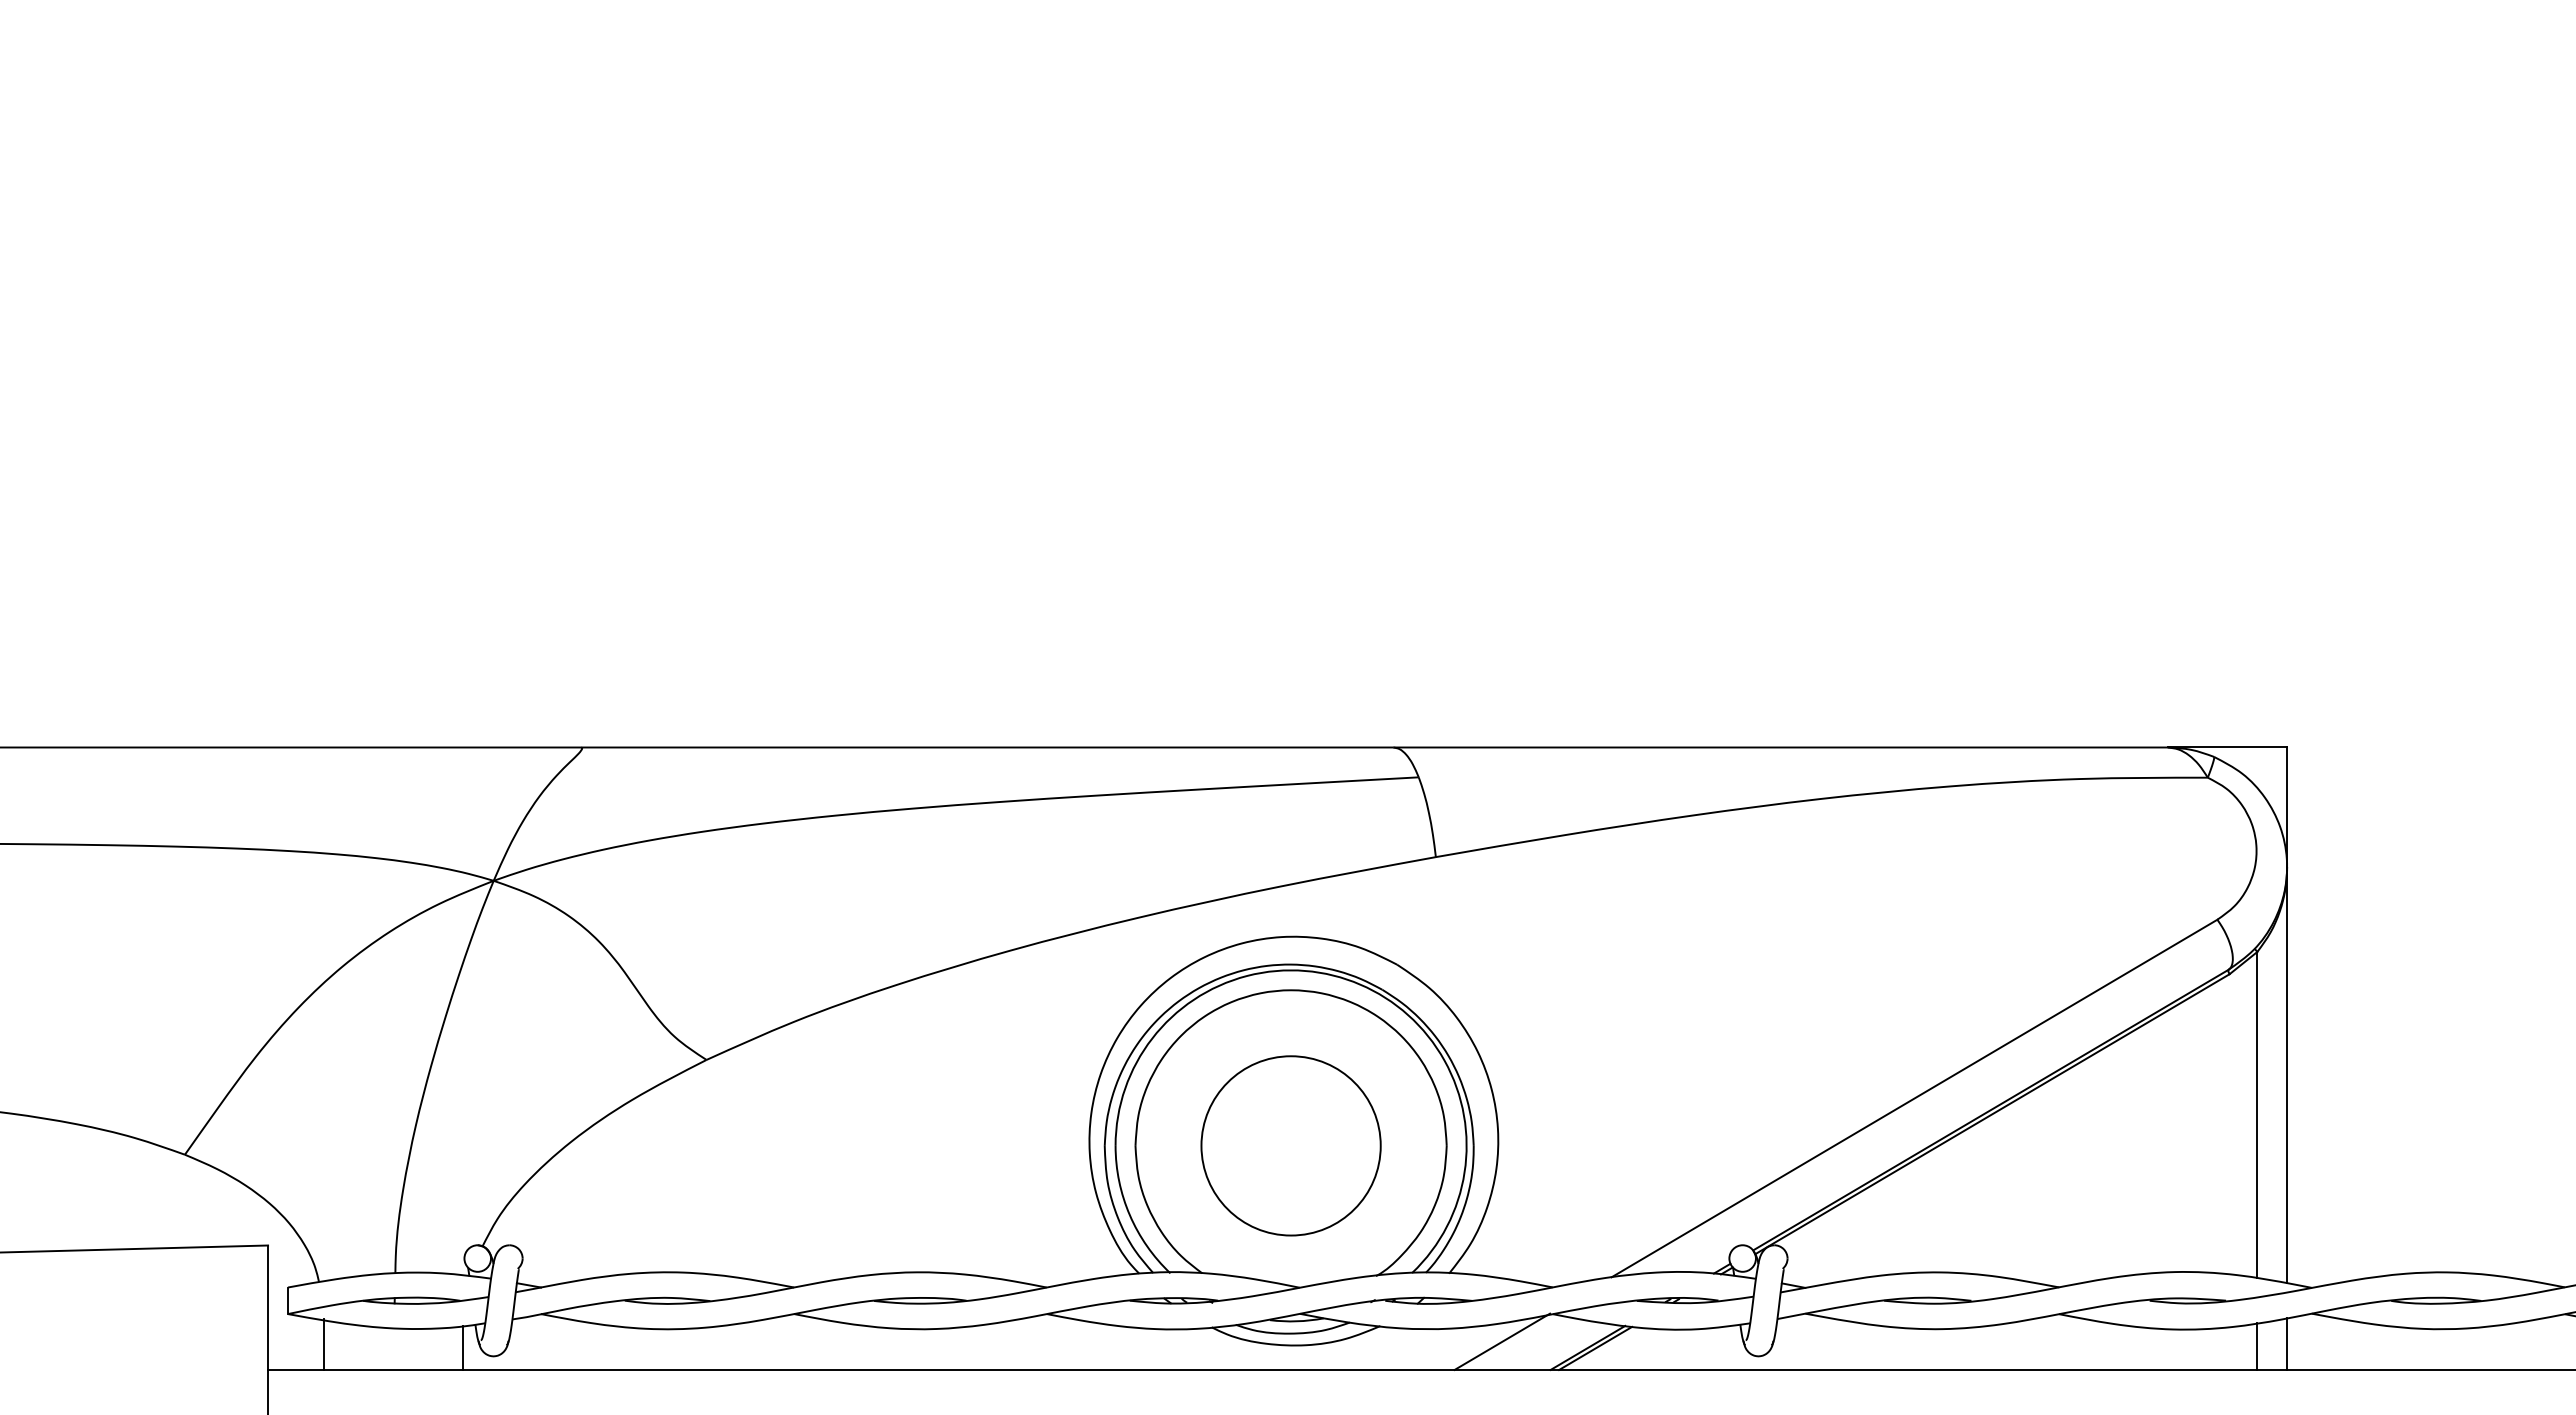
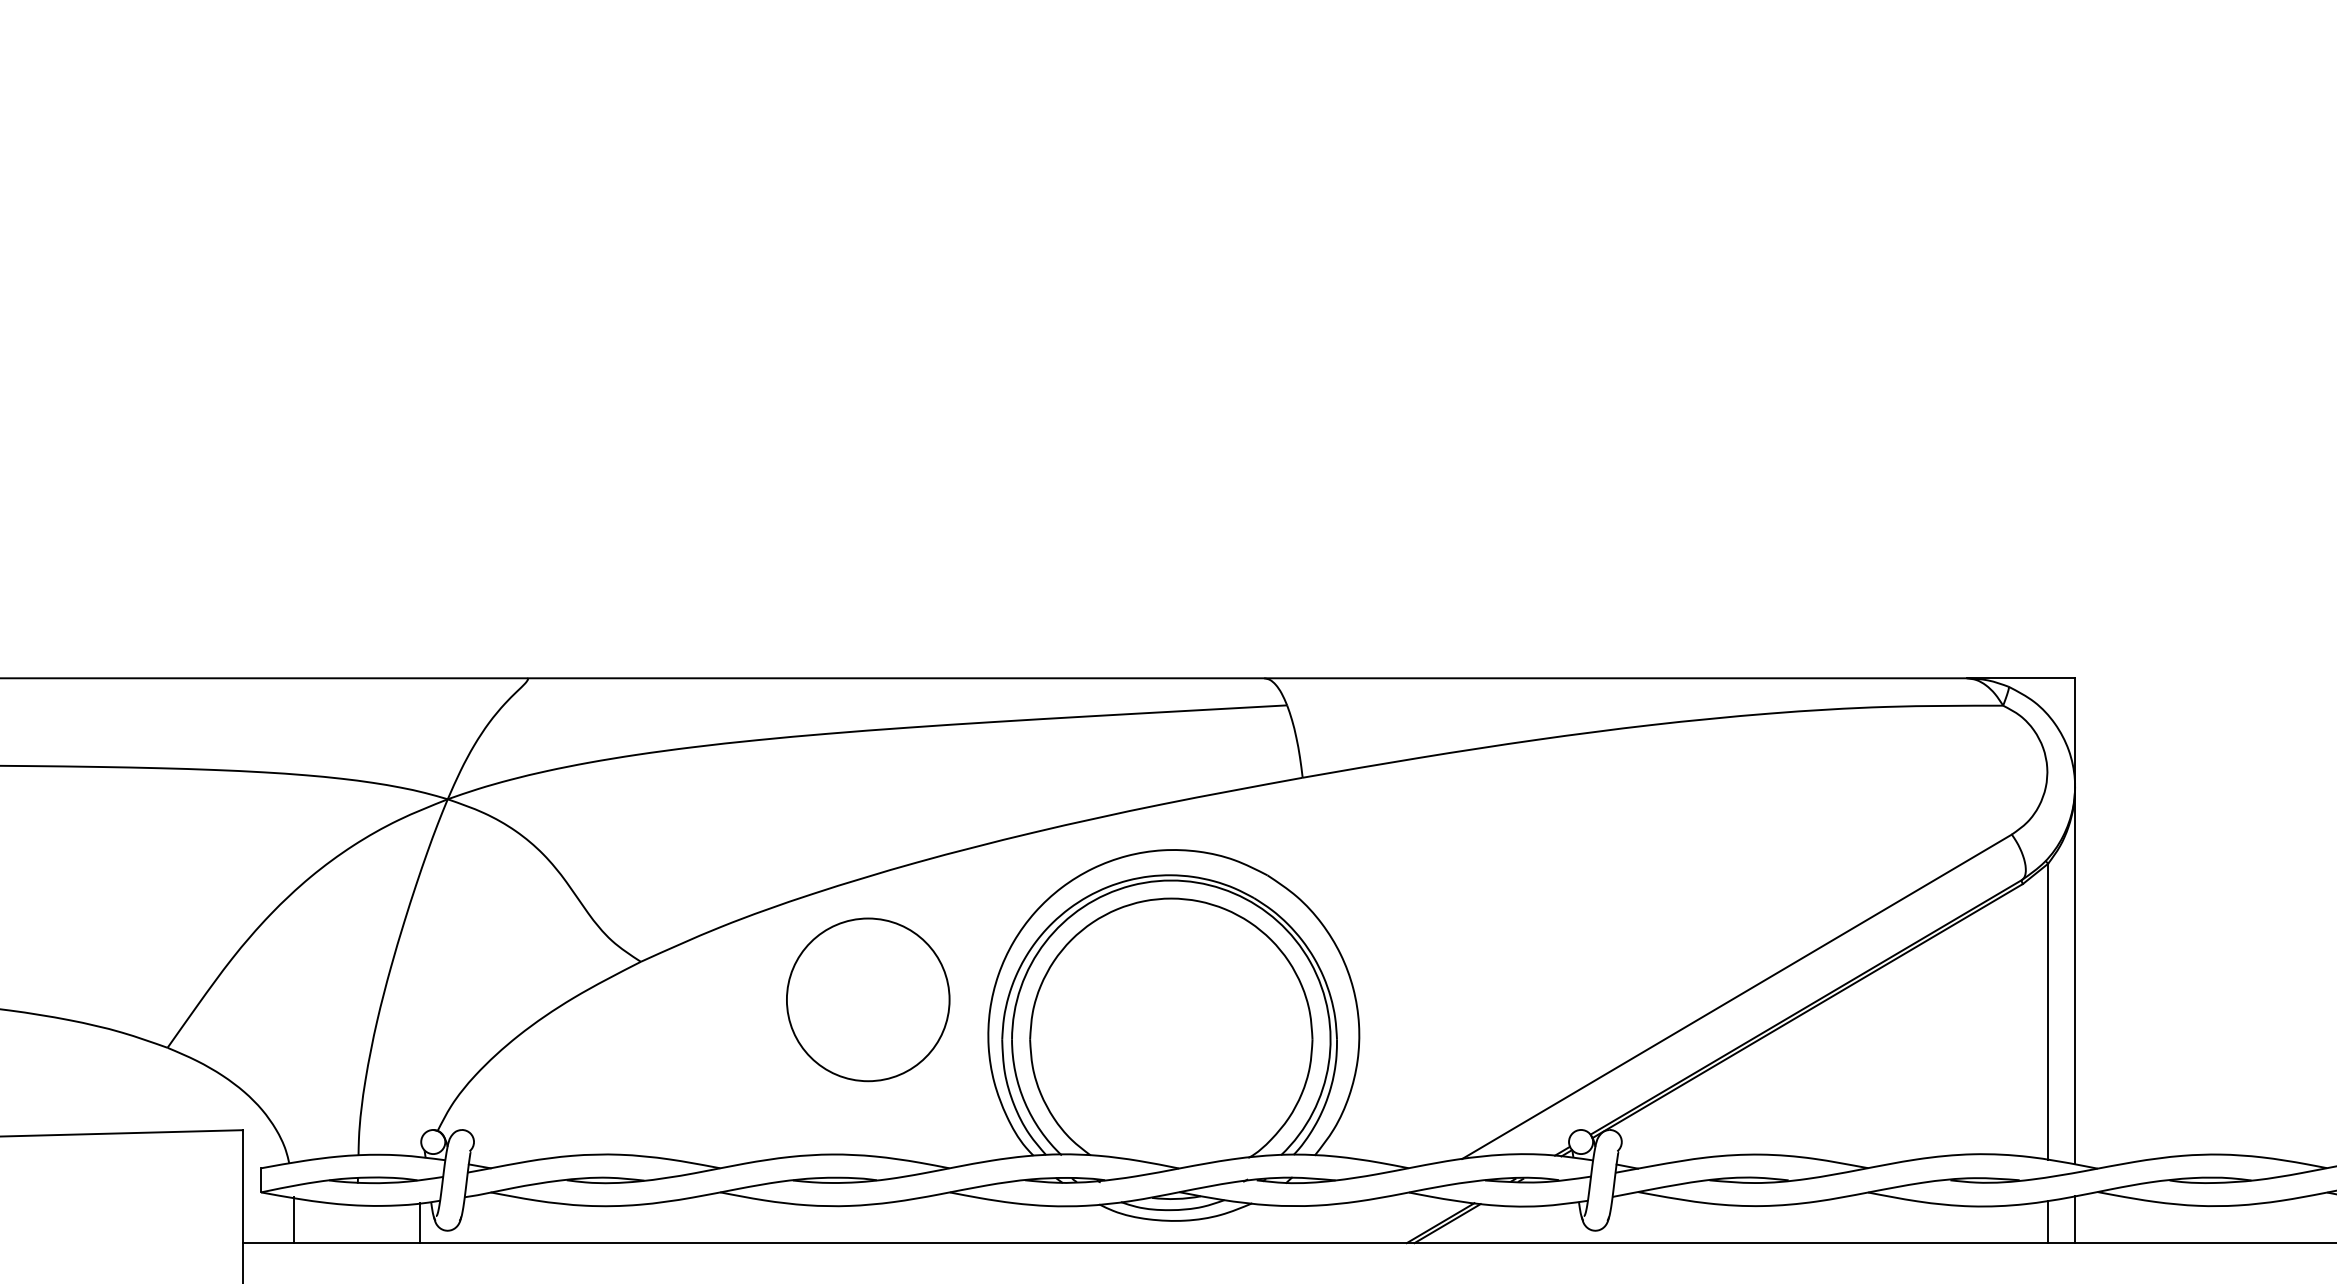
circle: (1290, 1145) -> (867, 999), moved
line: (1502, 1341) -> (1363, 1217), removed

